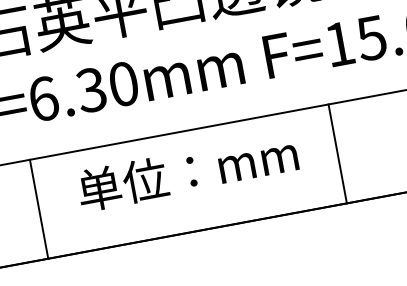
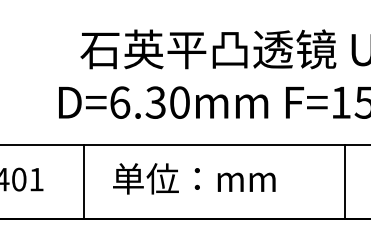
line: (338, 153) -> (345, 181), moved
text: (187, 171) -> (194, 178), moved
line: (39, 208) -> (84, 181), moved

